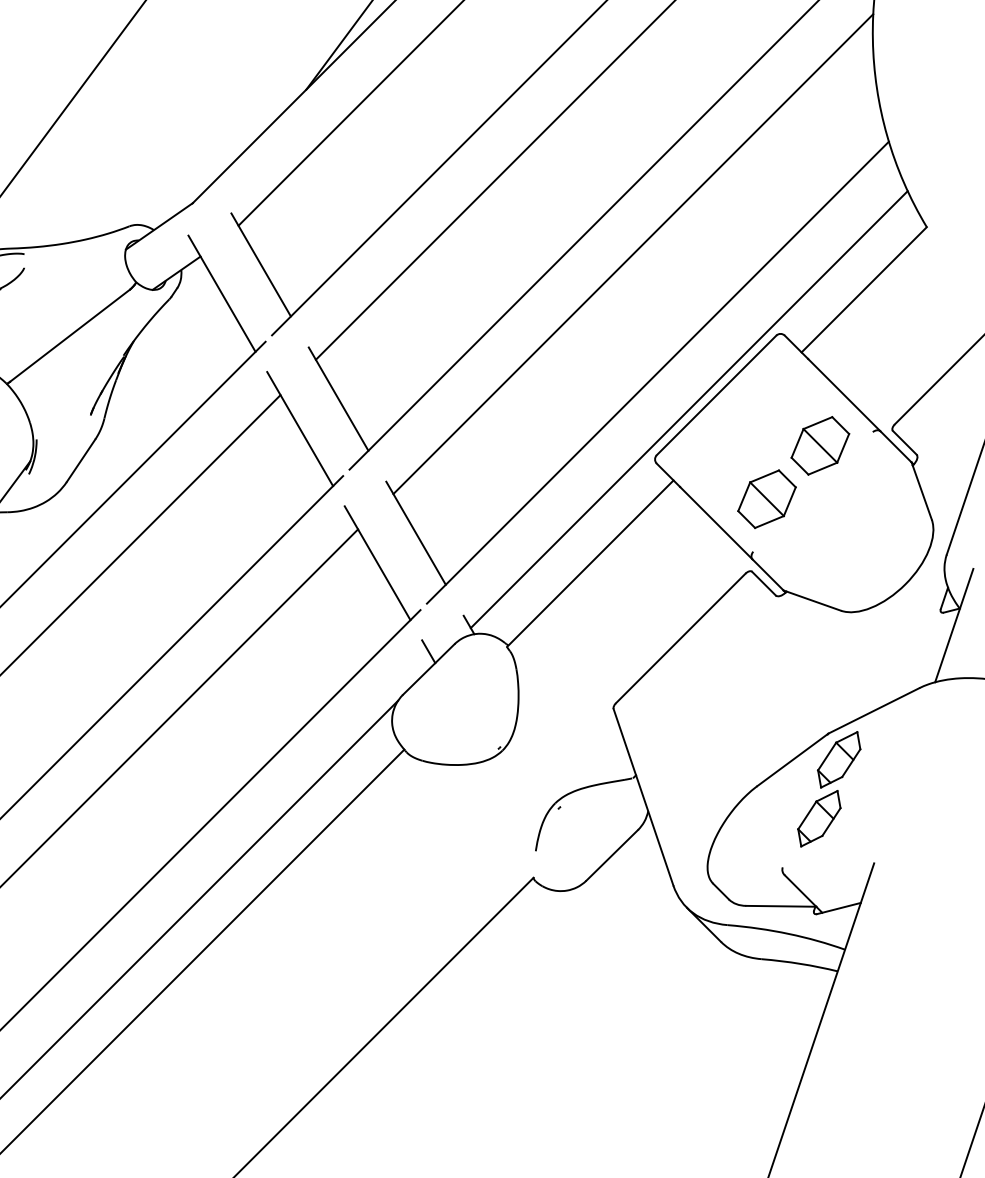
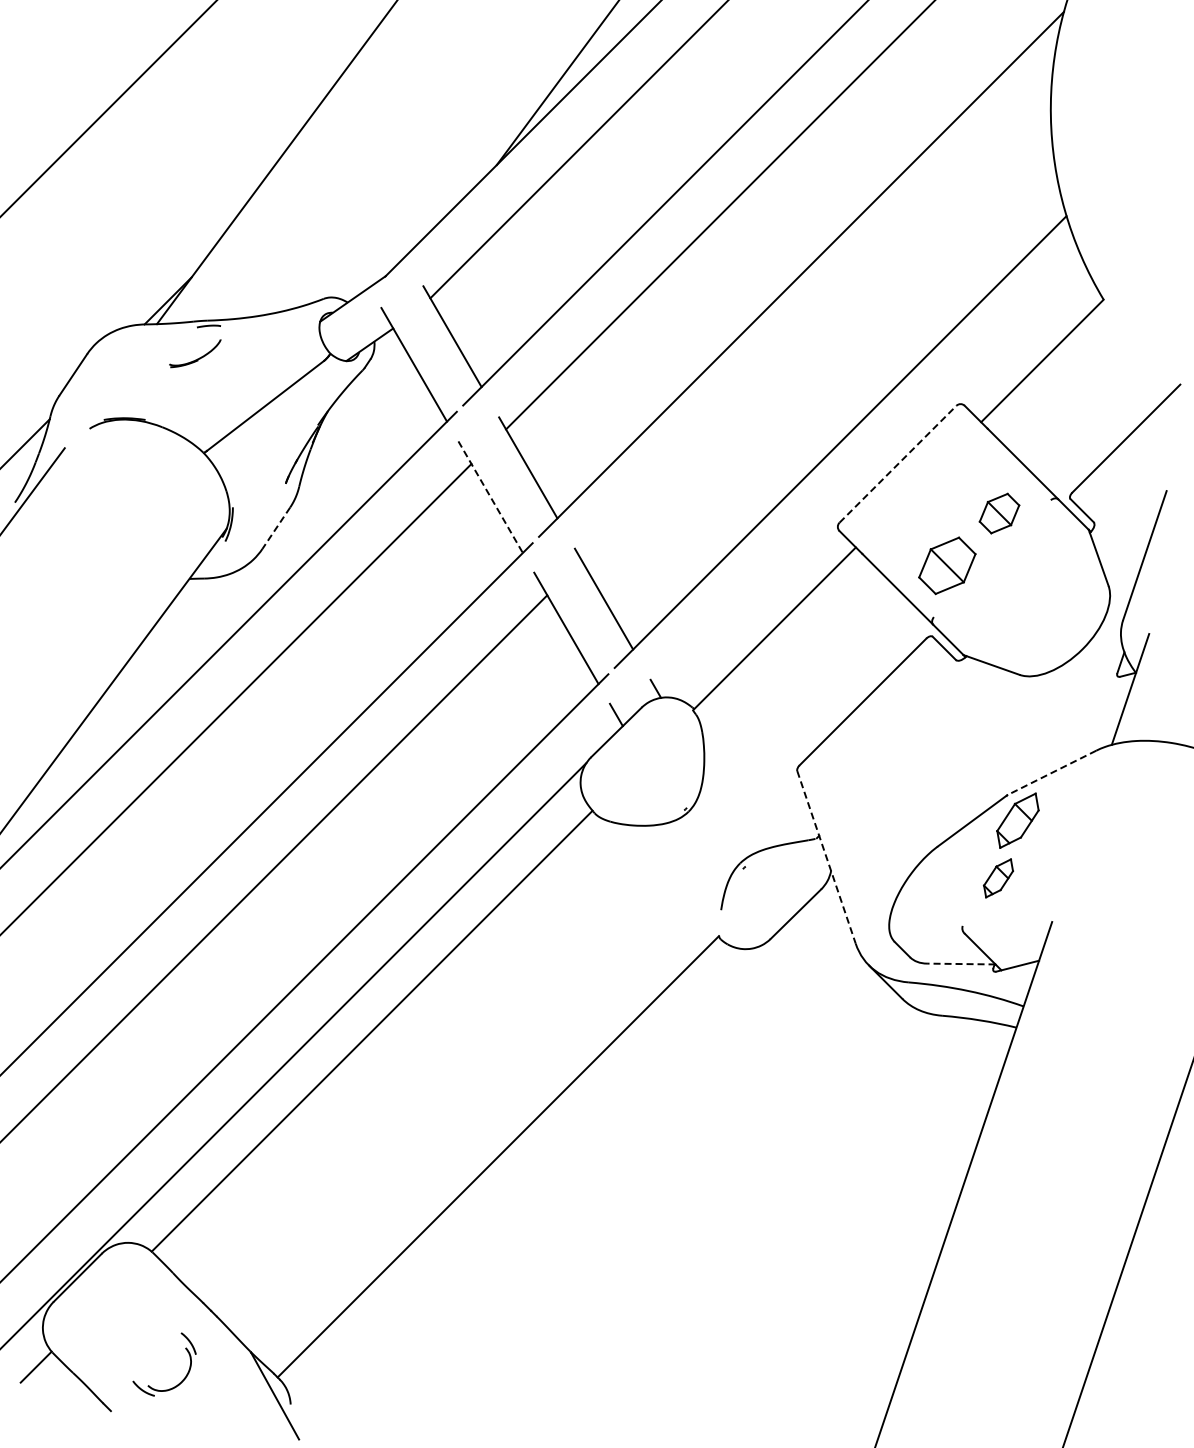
line: (633, 253) -> (816, 325), removed
line: (716, 395) -> (897, 464), solid -> dashed
line: (688, 408) -> (870, 477), removed
line: (299, 429) -> (490, 497), solid -> dashed
part: (820, 445) -> (999, 513), size x0.7
line: (81, 461) -> (276, 528), solid -> dashed
line: (873, 710) -> (1051, 772), solid -> dashed
line: (643, 797) -> (826, 857), solid -> dashed
part: (819, 818) -> (998, 878), size x0.7
line: (780, 906) -> (960, 964), solid -> dashed

